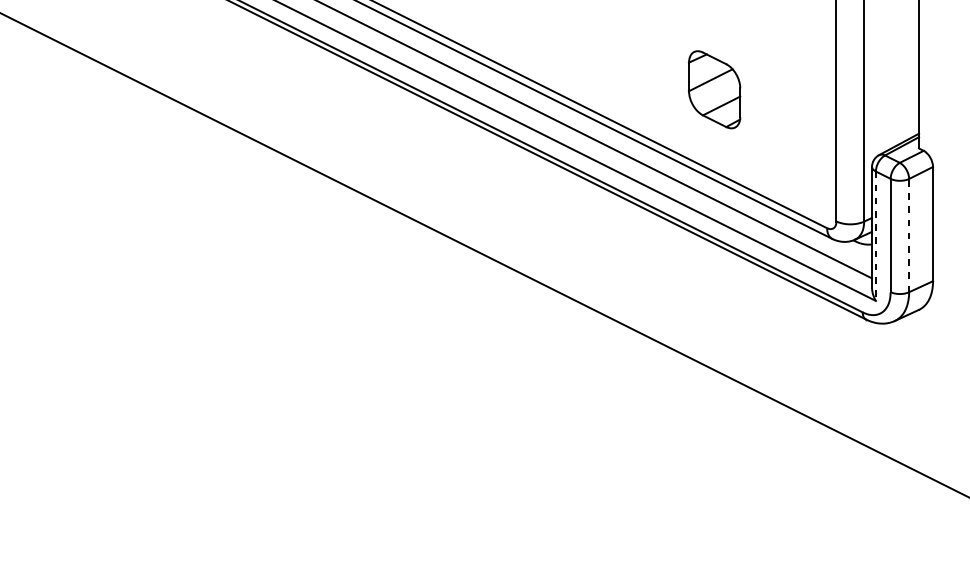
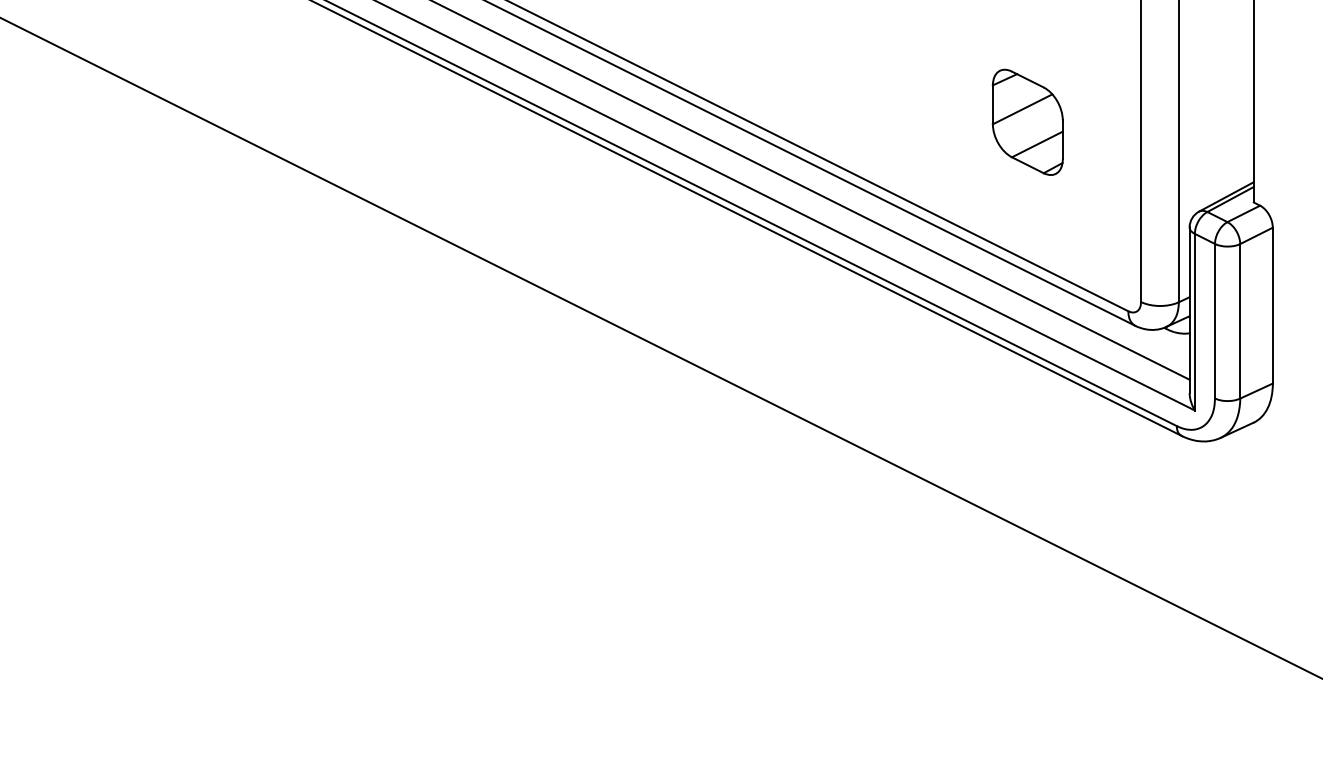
part: (714, 89) -> (1027, 121), moved
line: (909, 234) -> (1240, 320), dashed -> solid
line: (875, 236) -> (1194, 322), dashed -> solid

